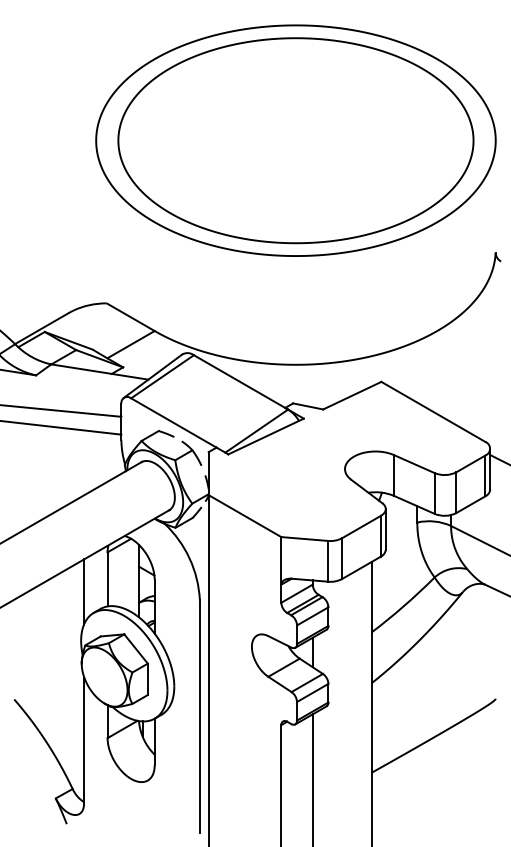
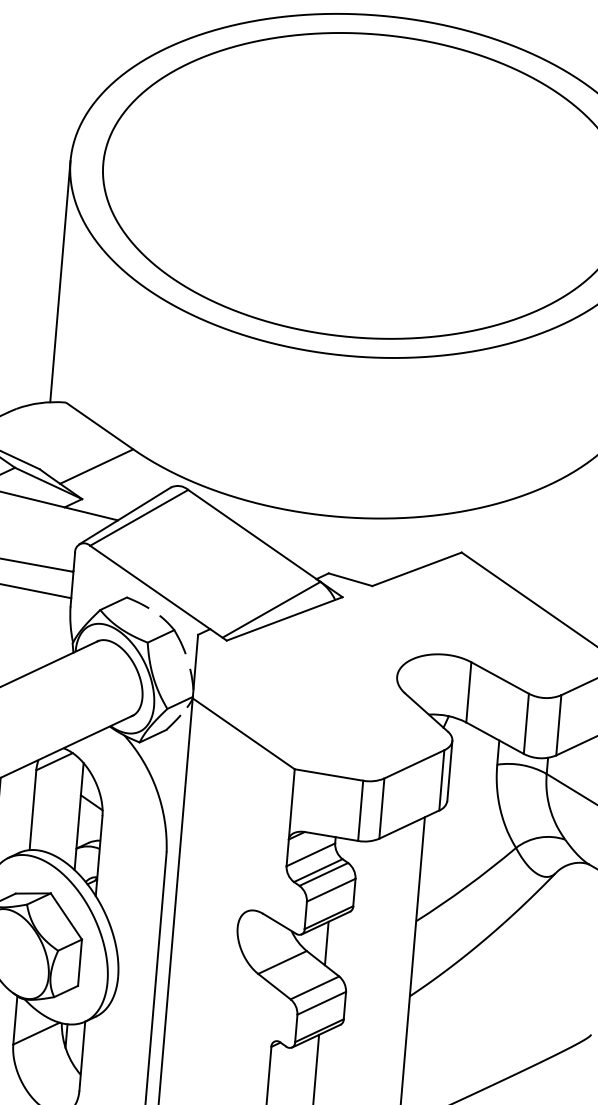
line: (96, 222) -> (60, 281), added

